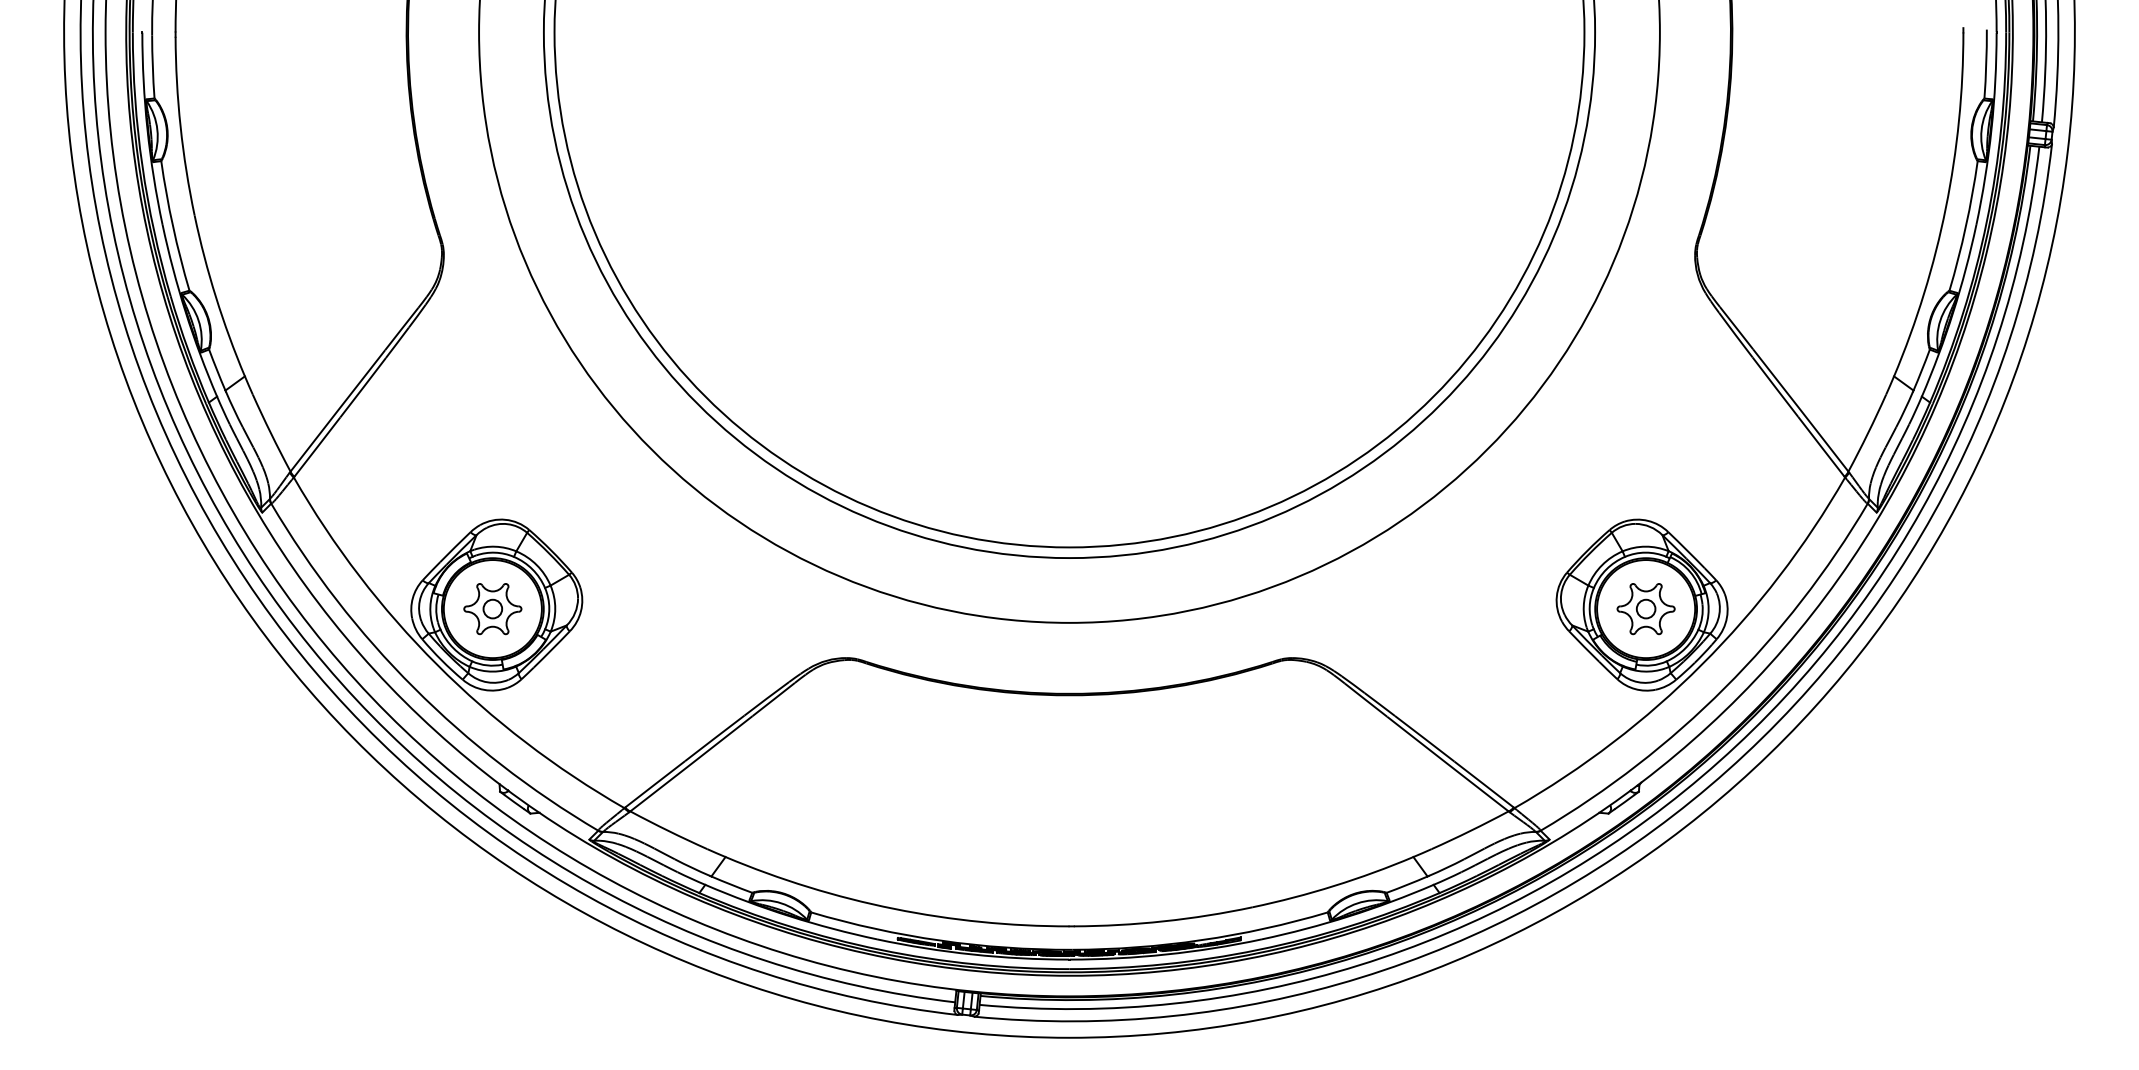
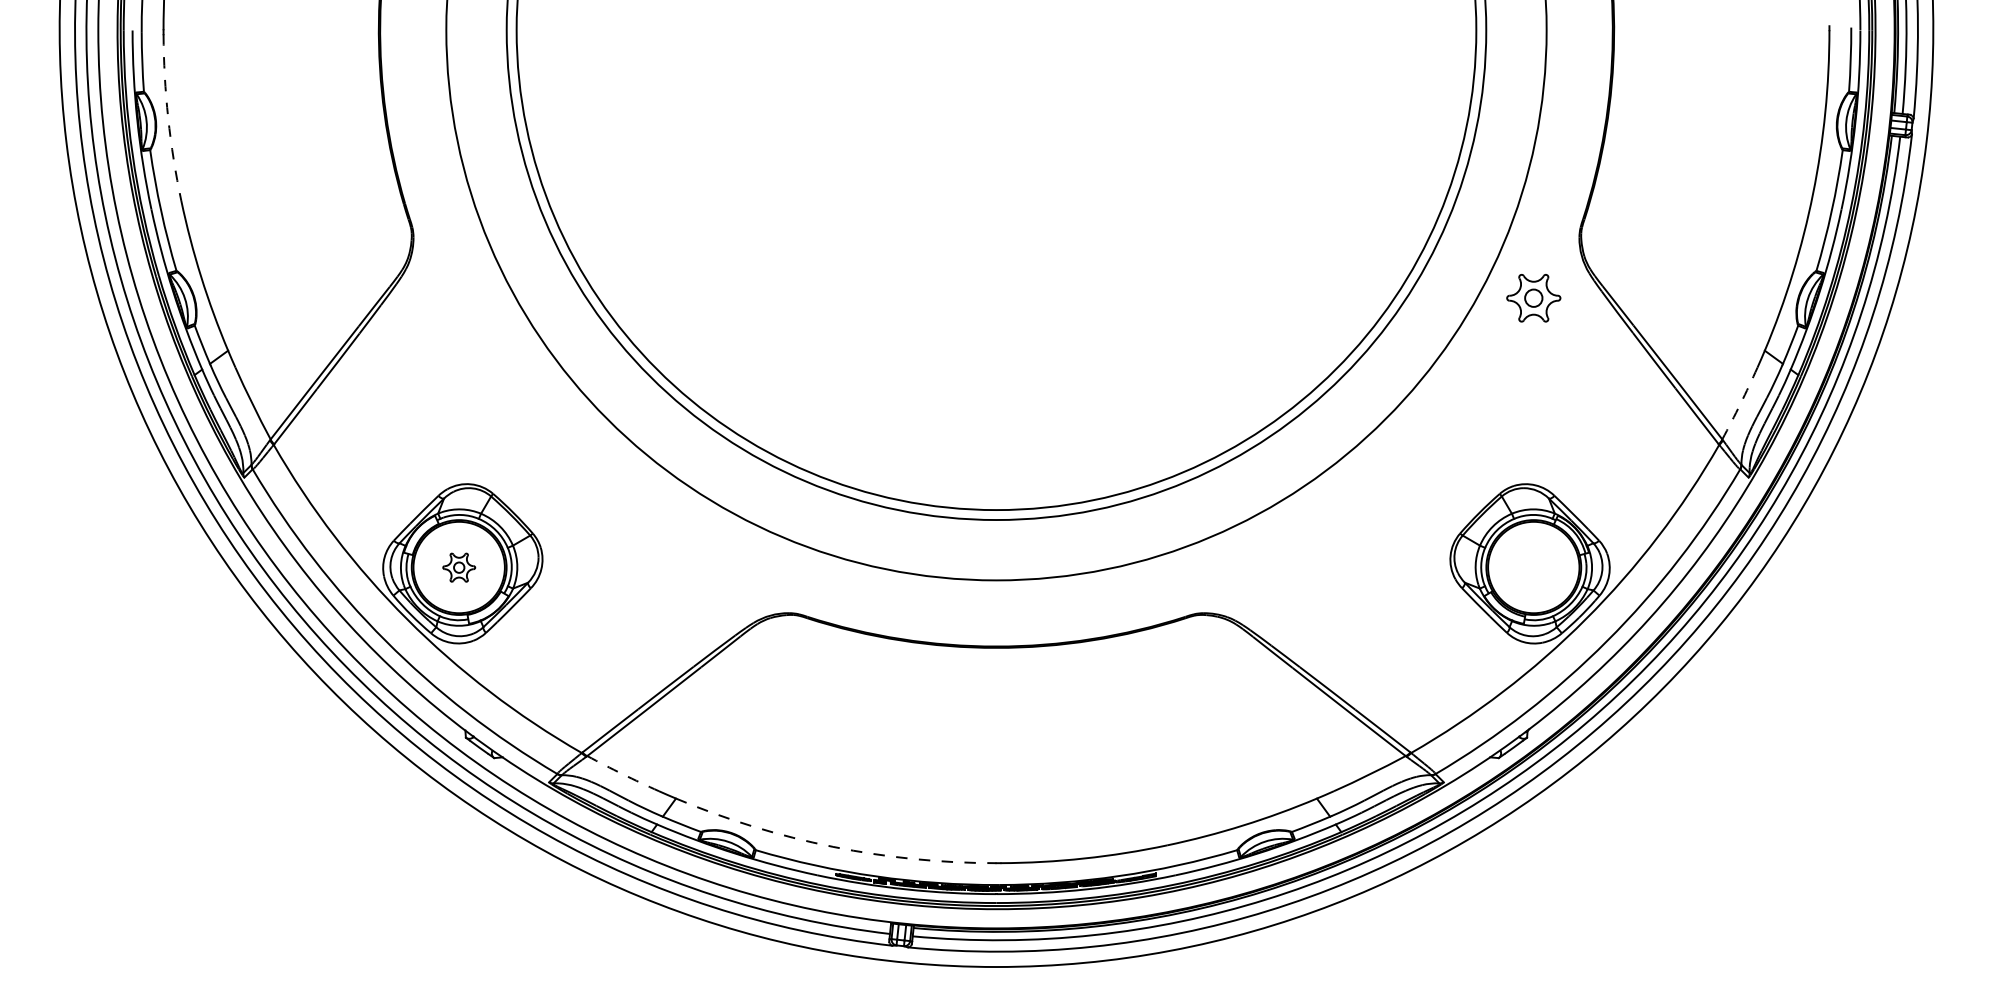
arc: (180, 126) -> (168, 117), solid -> dashed
arc: (1867, 433) -> (1740, 403), solid -> dashed
part: (492, 609) -> (458, 567), size x0.6
part: (1645, 609) -> (1533, 298), moved
arc: (668, 830) -> (622, 773), solid -> dashed
arc: (894, 908) -> (833, 846), solid -> dashed

